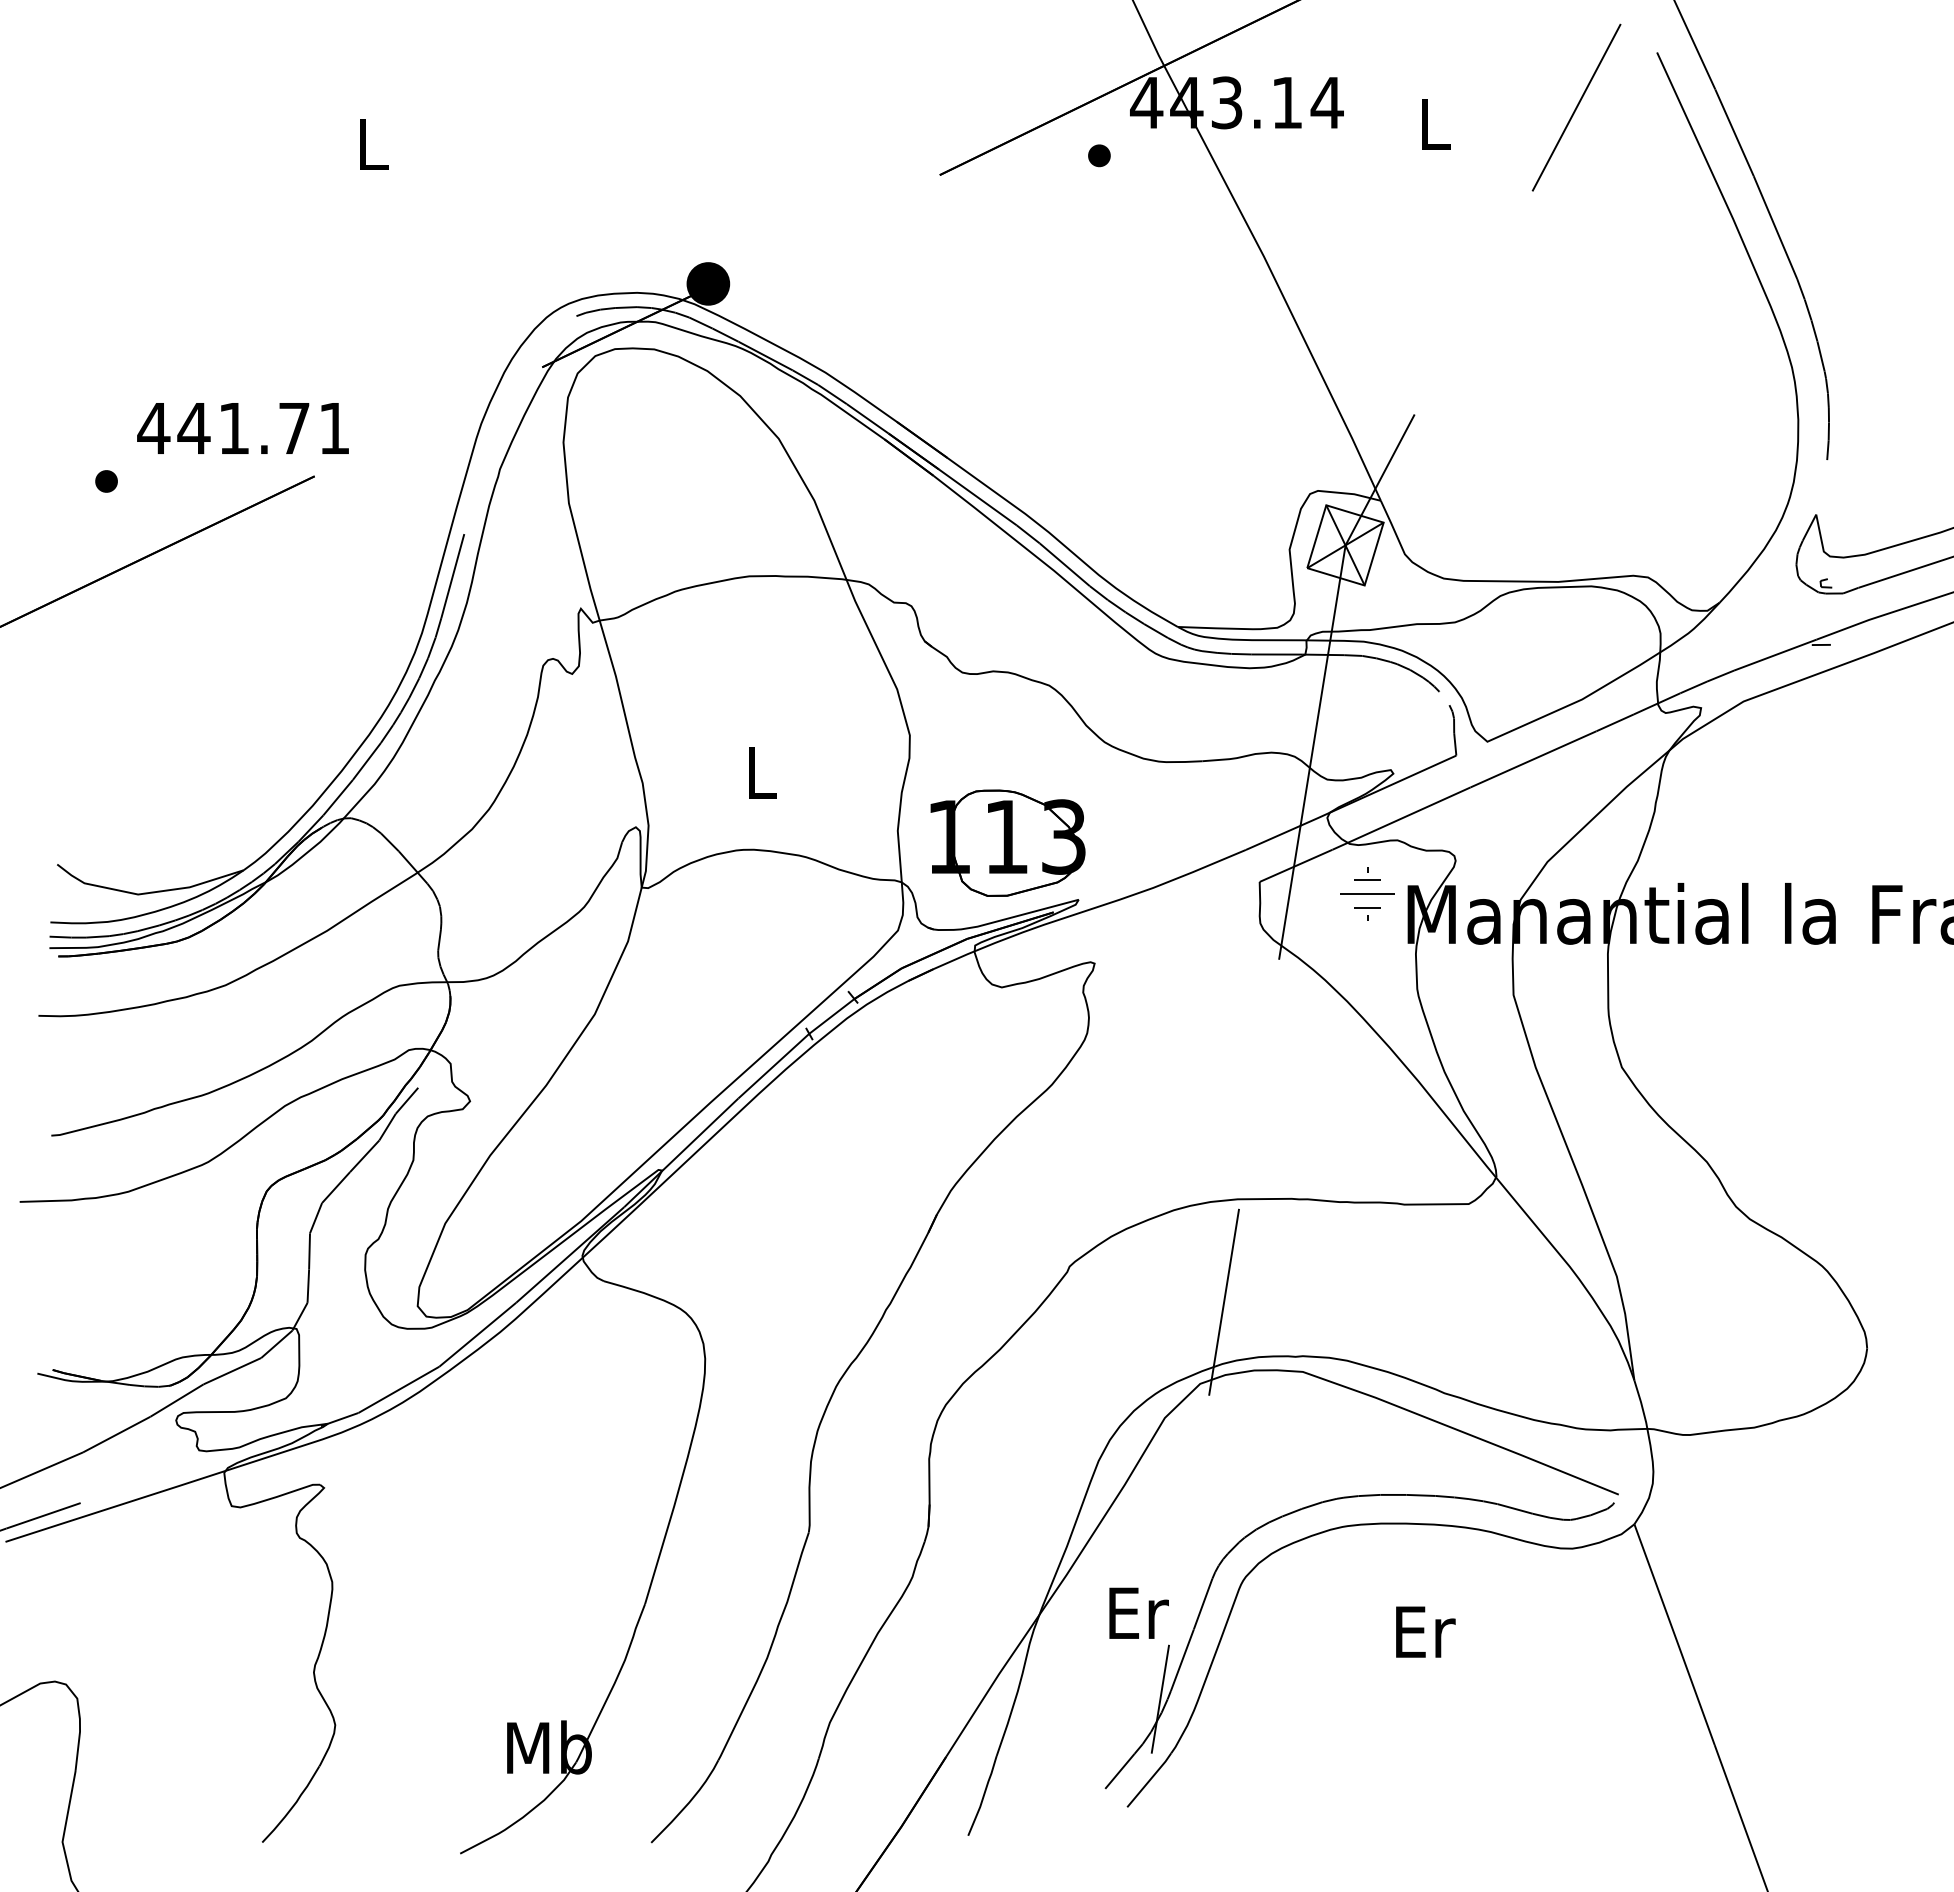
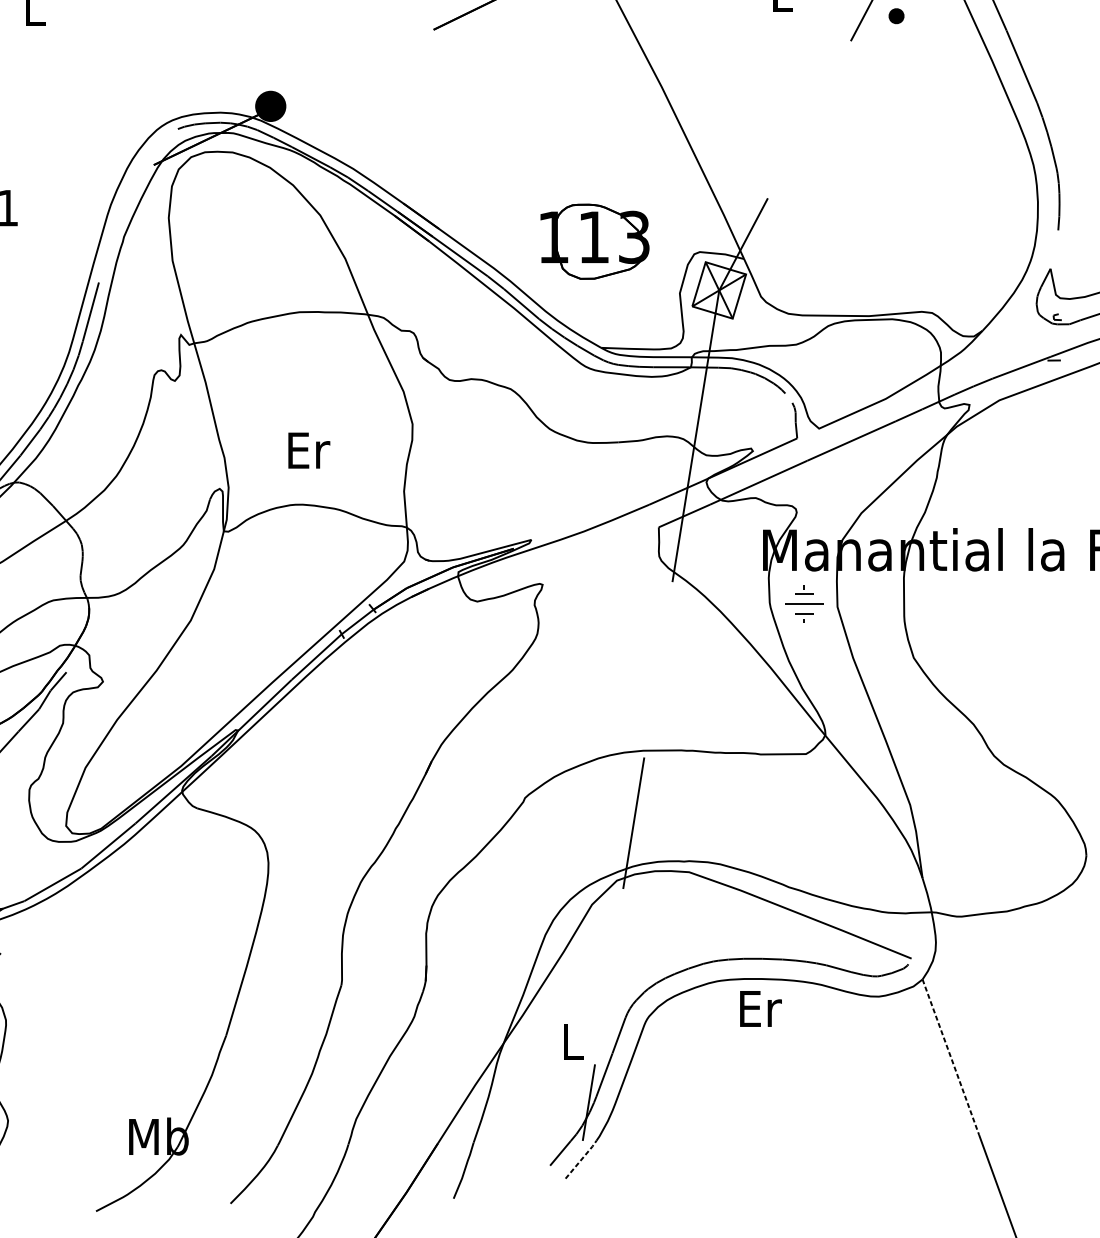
part: (1099, 155) -> (896, 15), moved
text: (762, 772) -> (308, 450), L -> Er
part: (1007, 842) -> (594, 241), moved
part: (1367, 893) -> (804, 603), moved
text: (1138, 1612) -> (573, 1041), Er -> L
text: (1425, 1631) -> (760, 1008), moved
line: (1675, 1635) -> (951, 1057), solid -> dashed
line: (1150, 1779) -> (581, 1159), solid -> dashed

